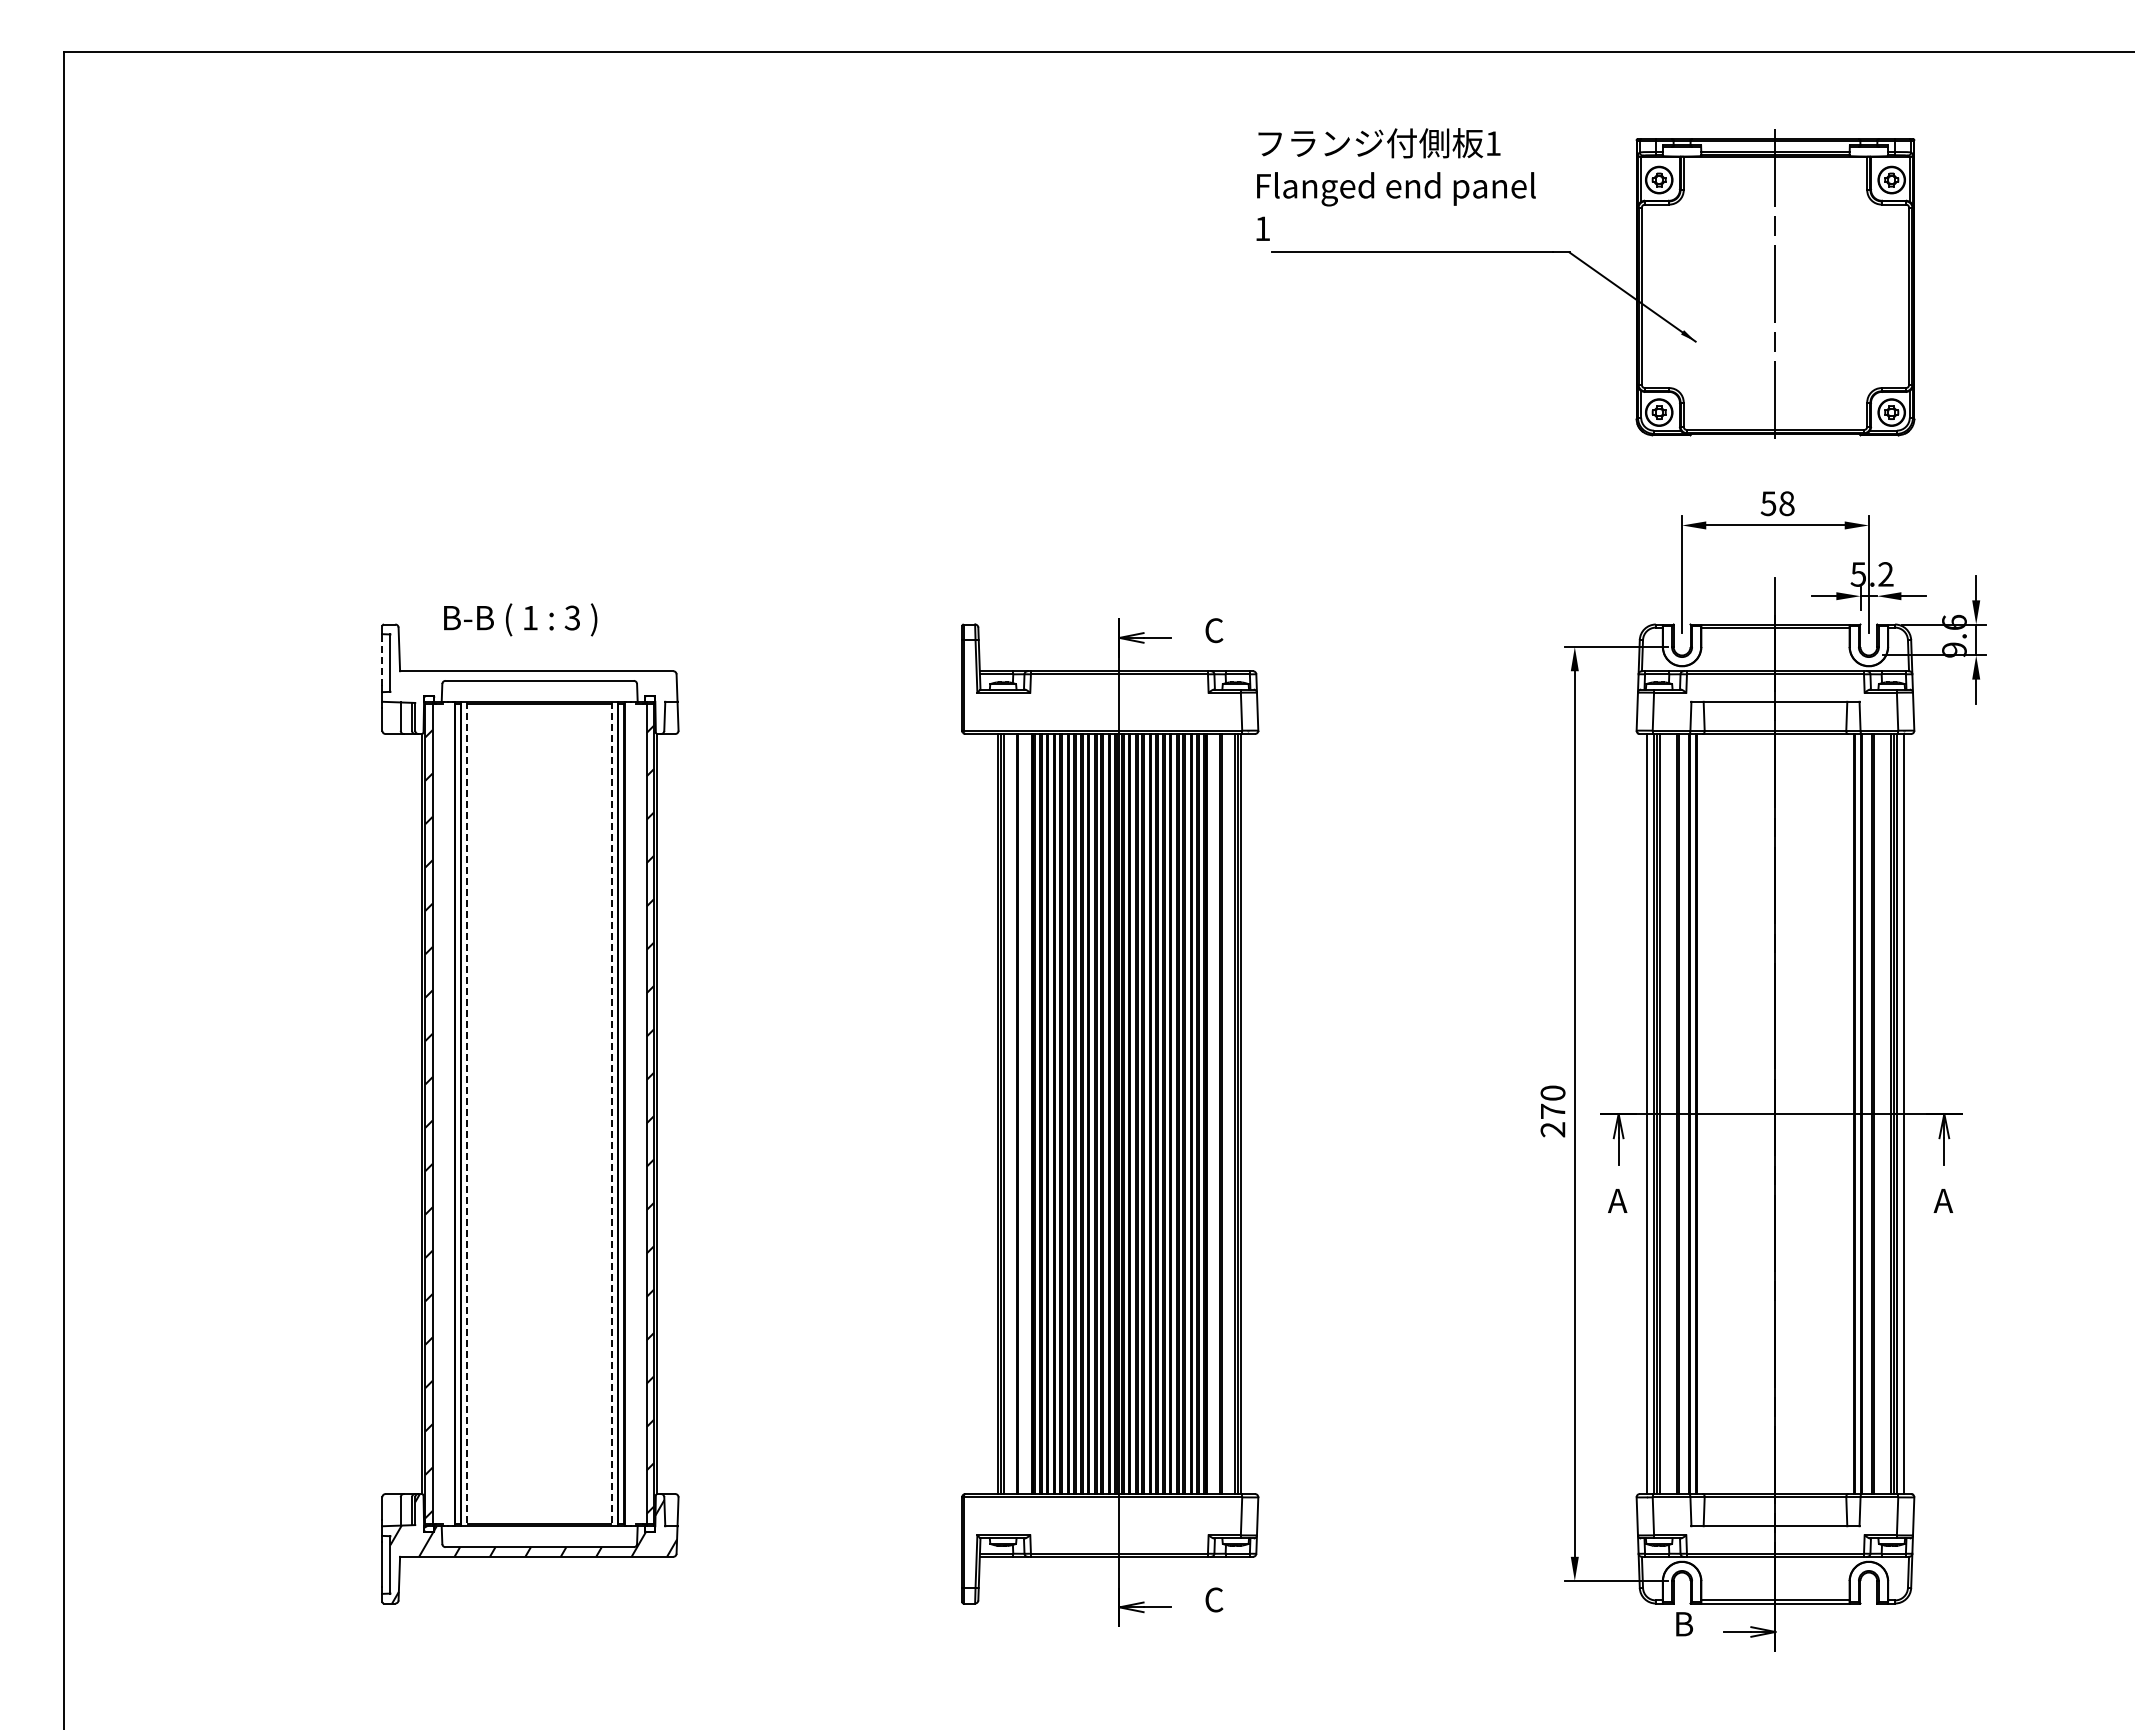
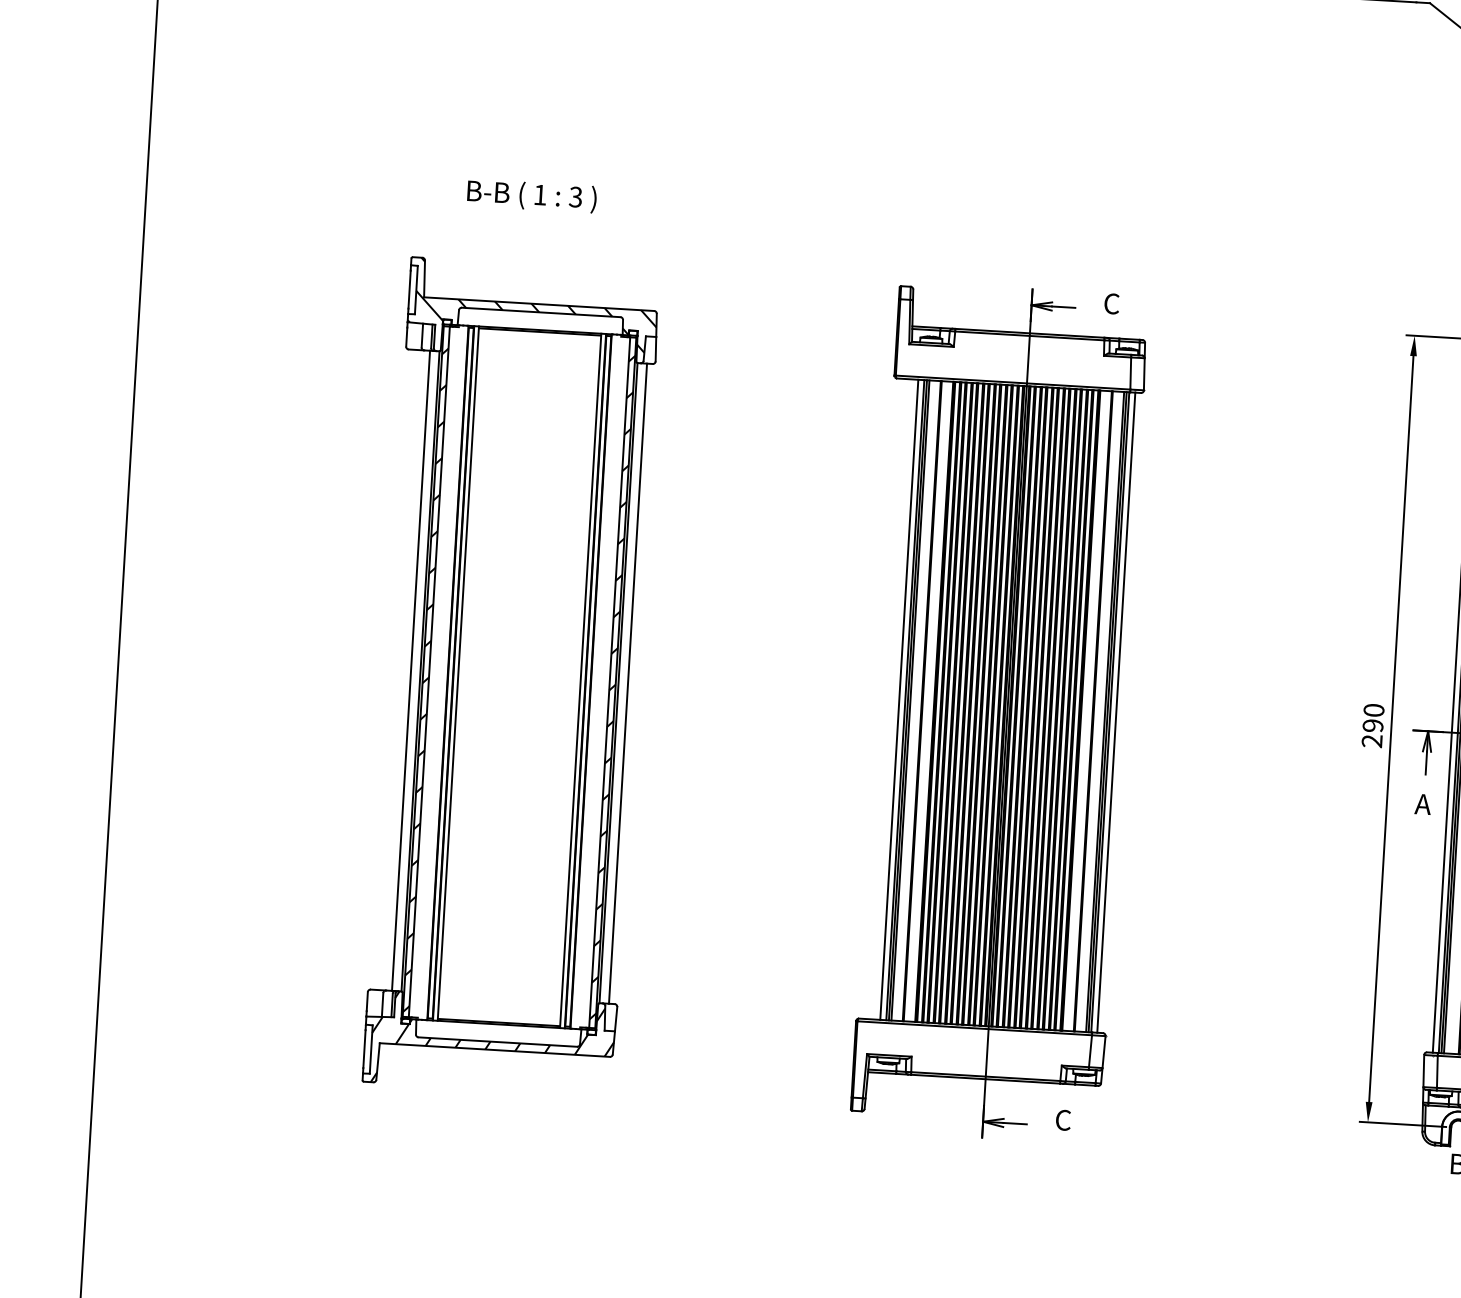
text: (520, 619) -> (531, 195), moved
line: (382, 663) -> (409, 289), dashed -> solid
hatch: (529, 672) -> (533, 304), added
text: (1552, 1111) -> (1372, 725), 270 -> 290
line: (410, 1114) -> (410, 671), added
line: (467, 1114) -> (458, 674), dashed -> solid
line: (612, 1114) -> (580, 681), dashed -> solid
line: (668, 1114) -> (627, 684), added
line: (990, 1114) -> (899, 700), added
line: (1248, 1114) -> (1116, 713), added

